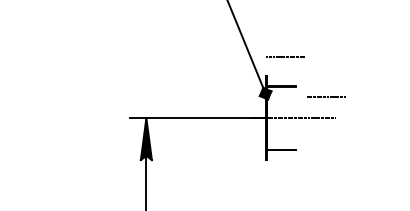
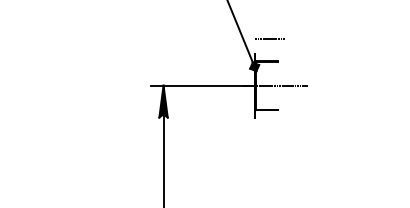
line: (325, 97) -> (300, 69), removed

